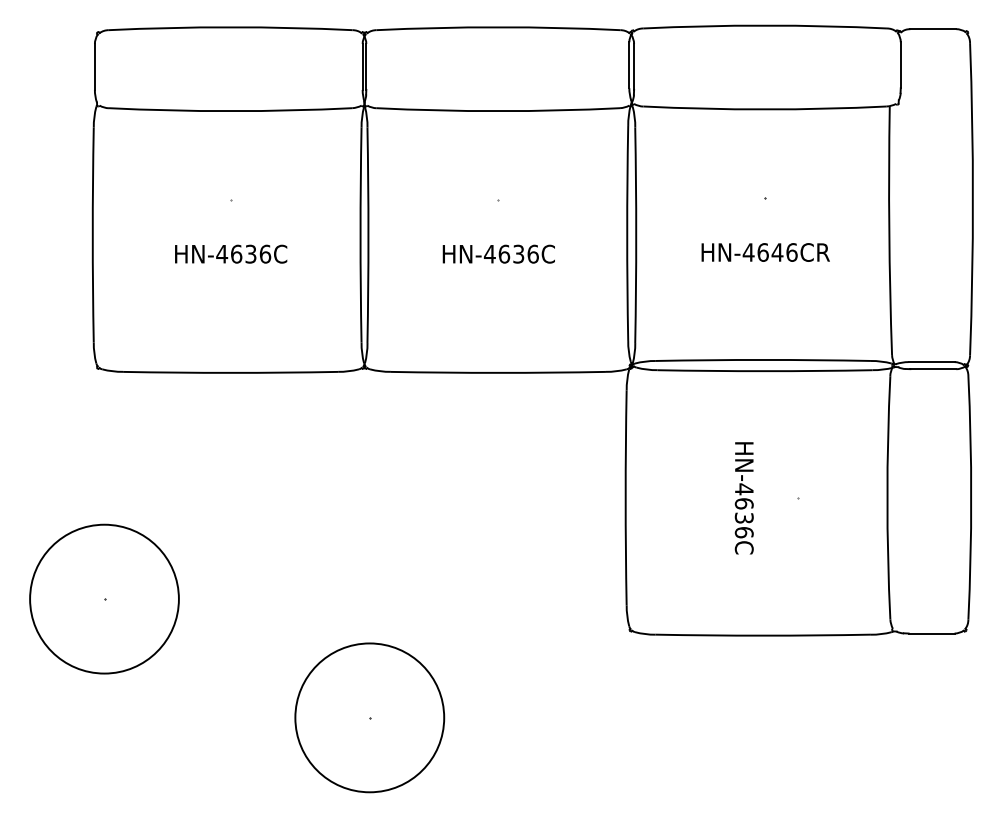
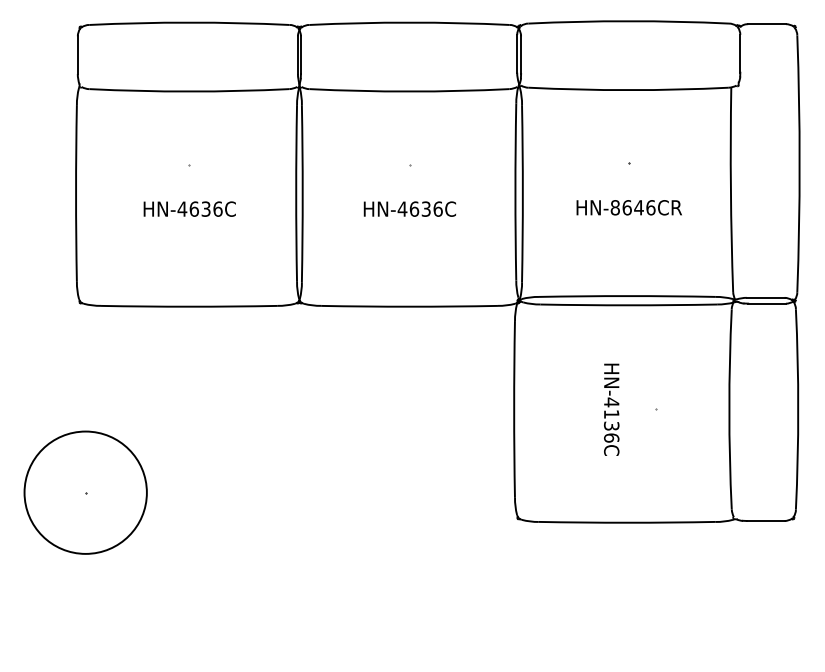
text: (748, 252) -> (615, 207), HN-4646CR -> HN-8646CR
text: (743, 503) -> (611, 414), HN-4636C -> HN-4136C
part: (369, 717) -> (303, 590), removed

